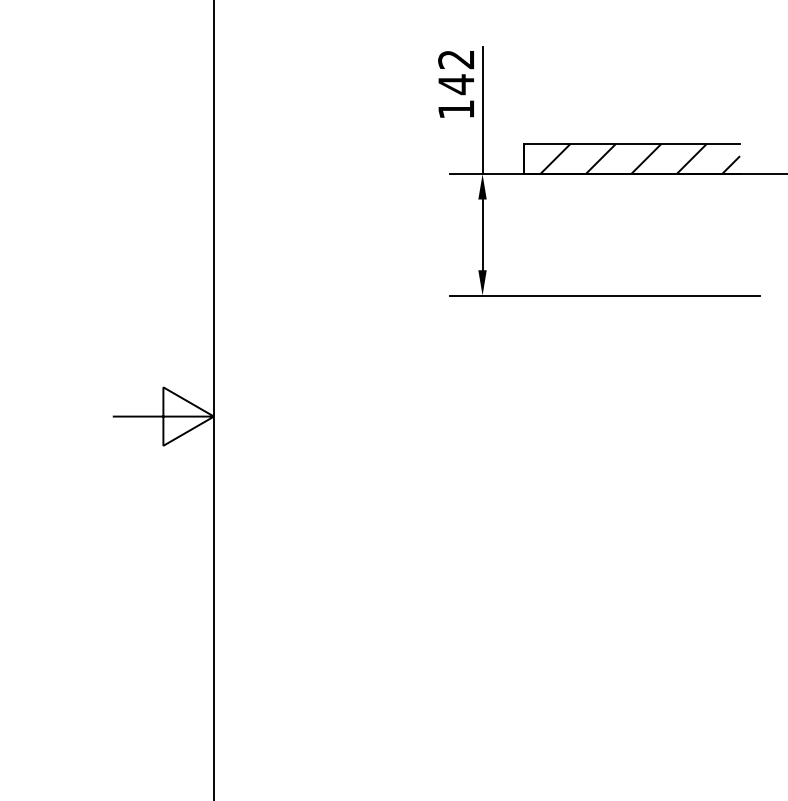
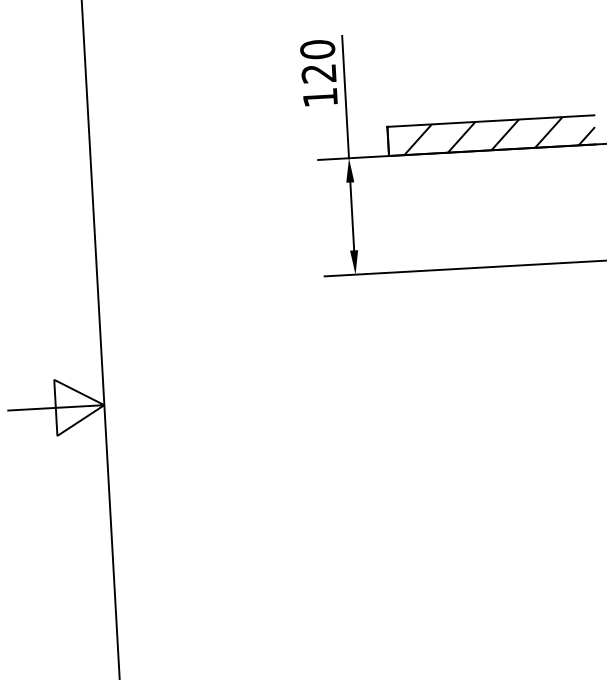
text: (456, 72) -> (318, 62), 142 -> 120

